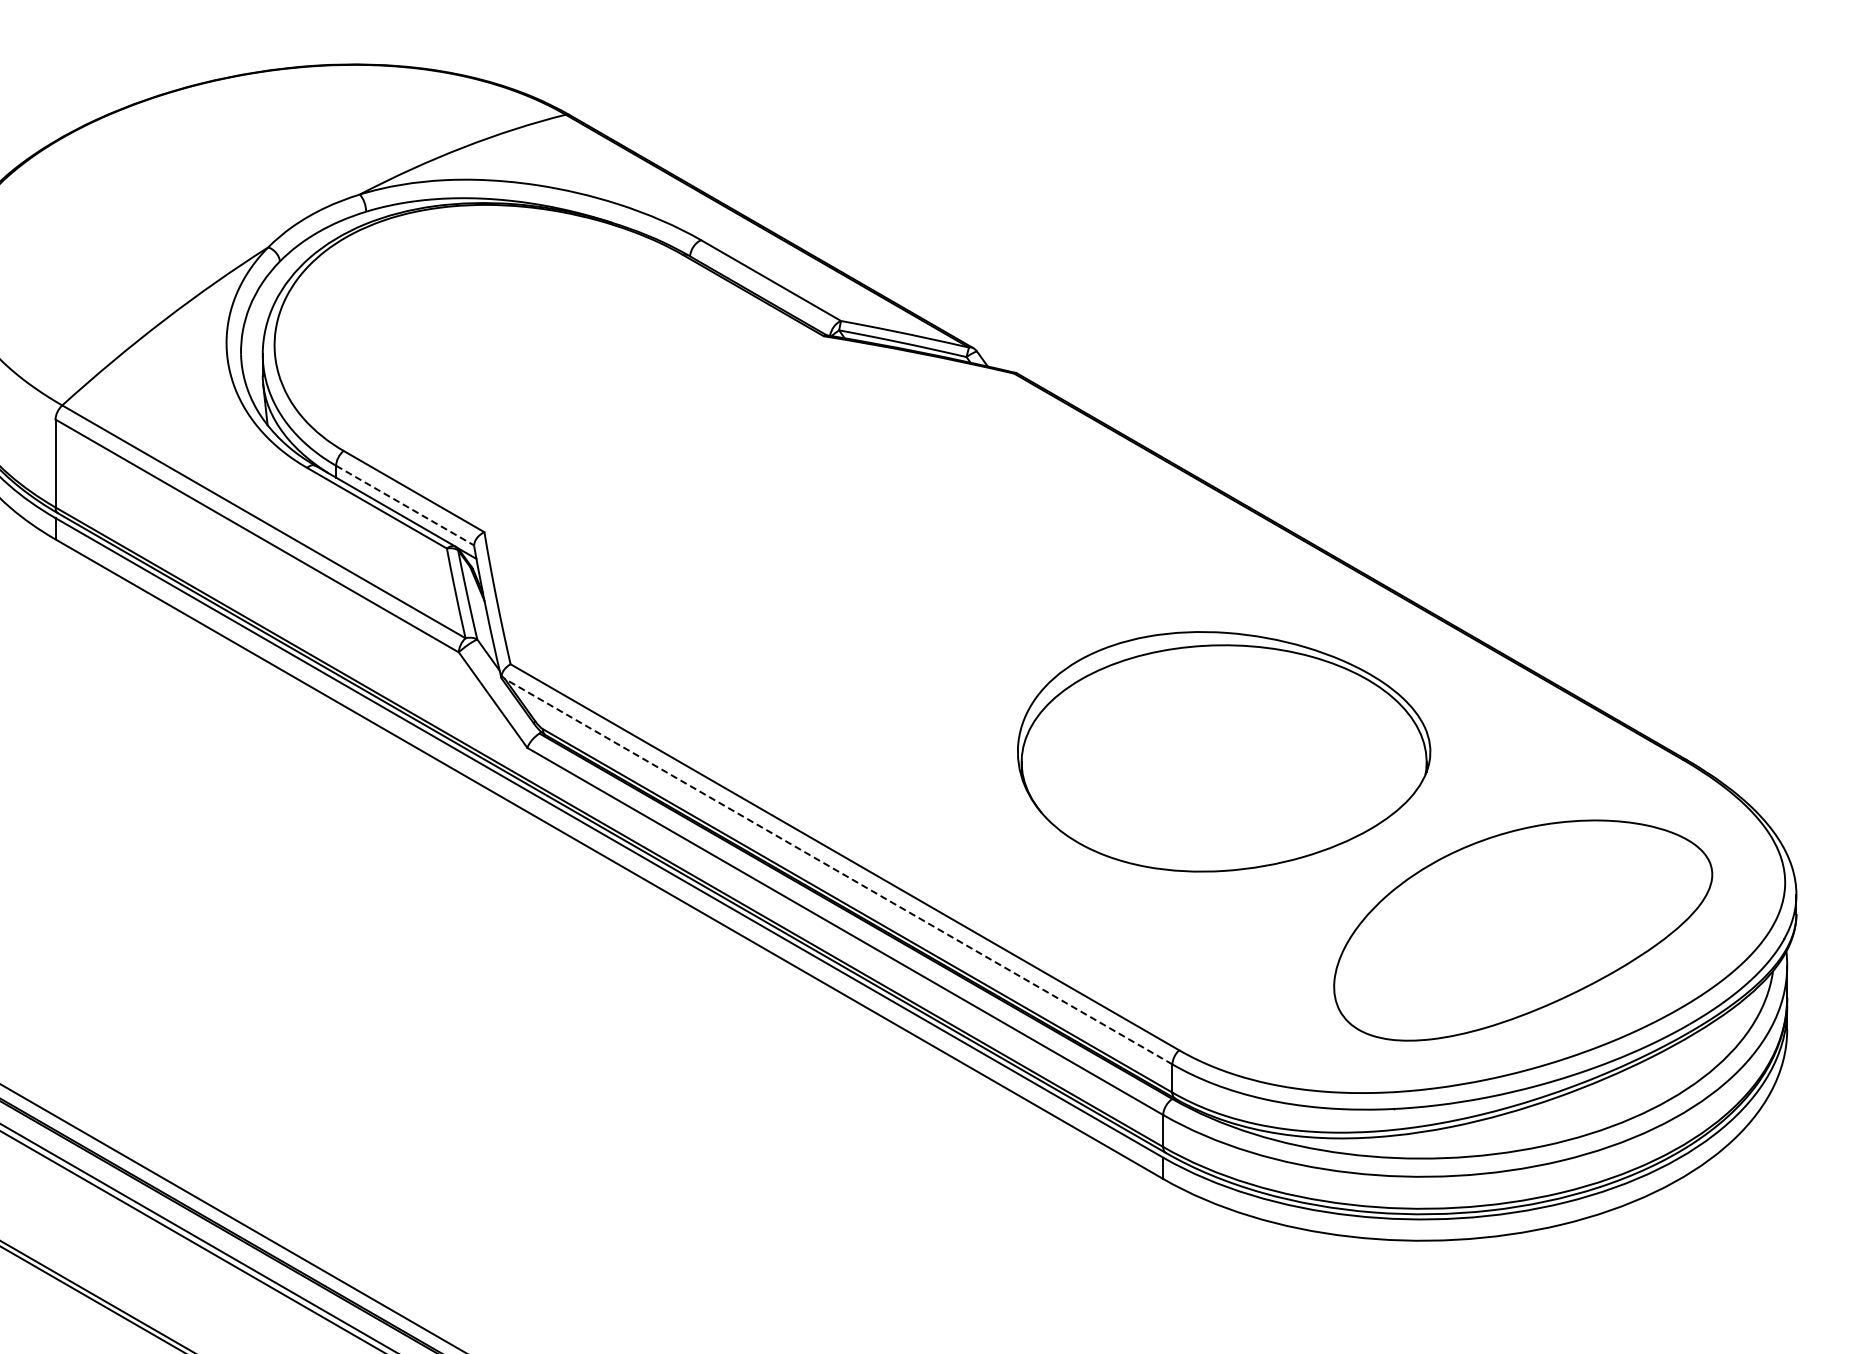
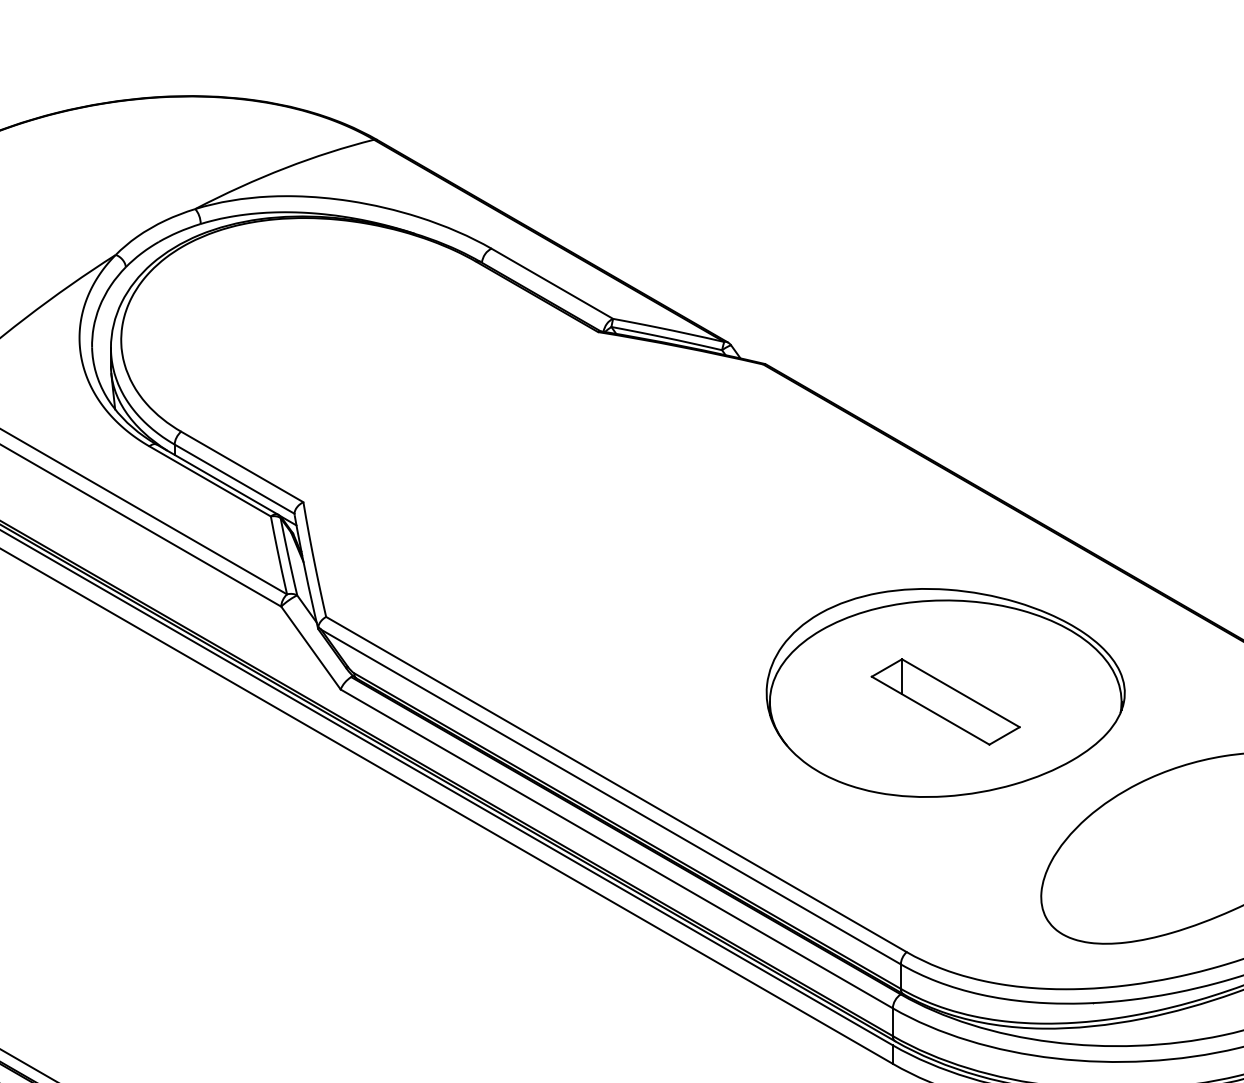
line: (405, 505) -> (234, 479), dashed -> solid
part: (1223, 762) -> (945, 702), added
line: (838, 871) -> (610, 796), dashed -> solid

